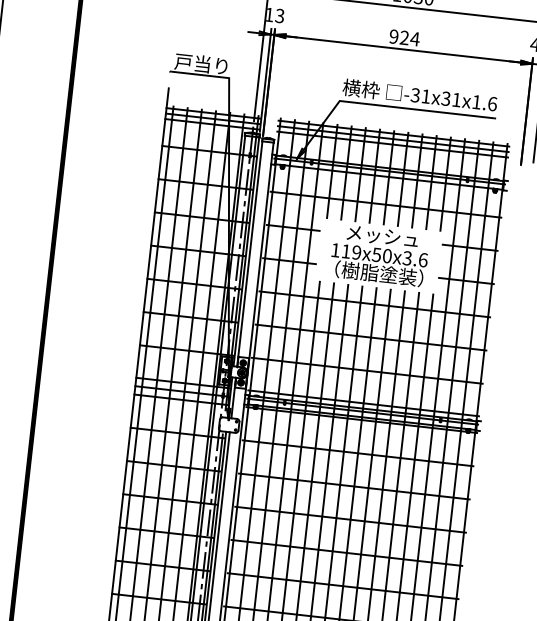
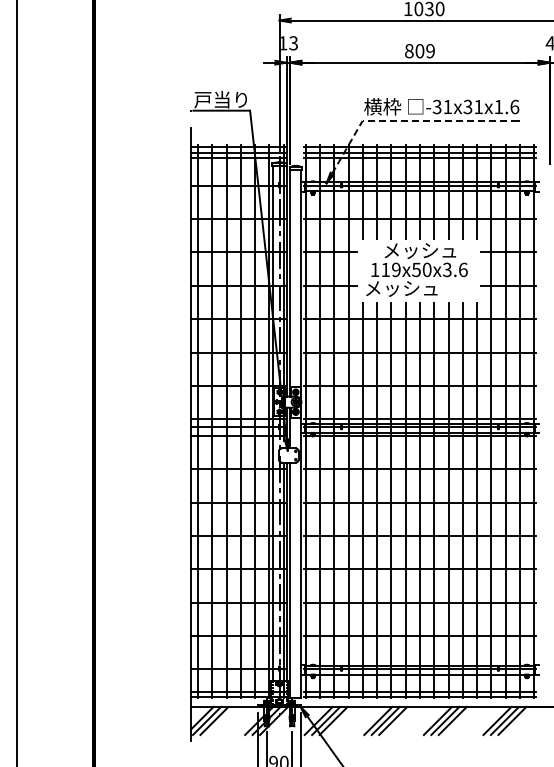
text: (405, 38) -> (420, 51), 924 -> 809
line: (386, 106) -> (409, 121), solid -> dashed
text: (373, 273) -> (415, 288), （樹脂塗装） -> メッシュ

